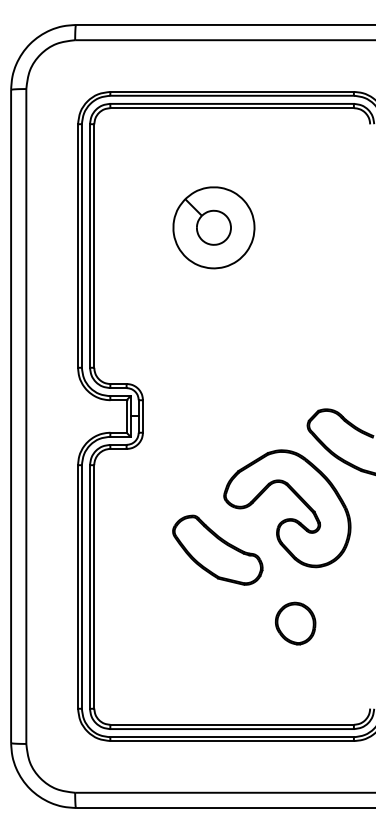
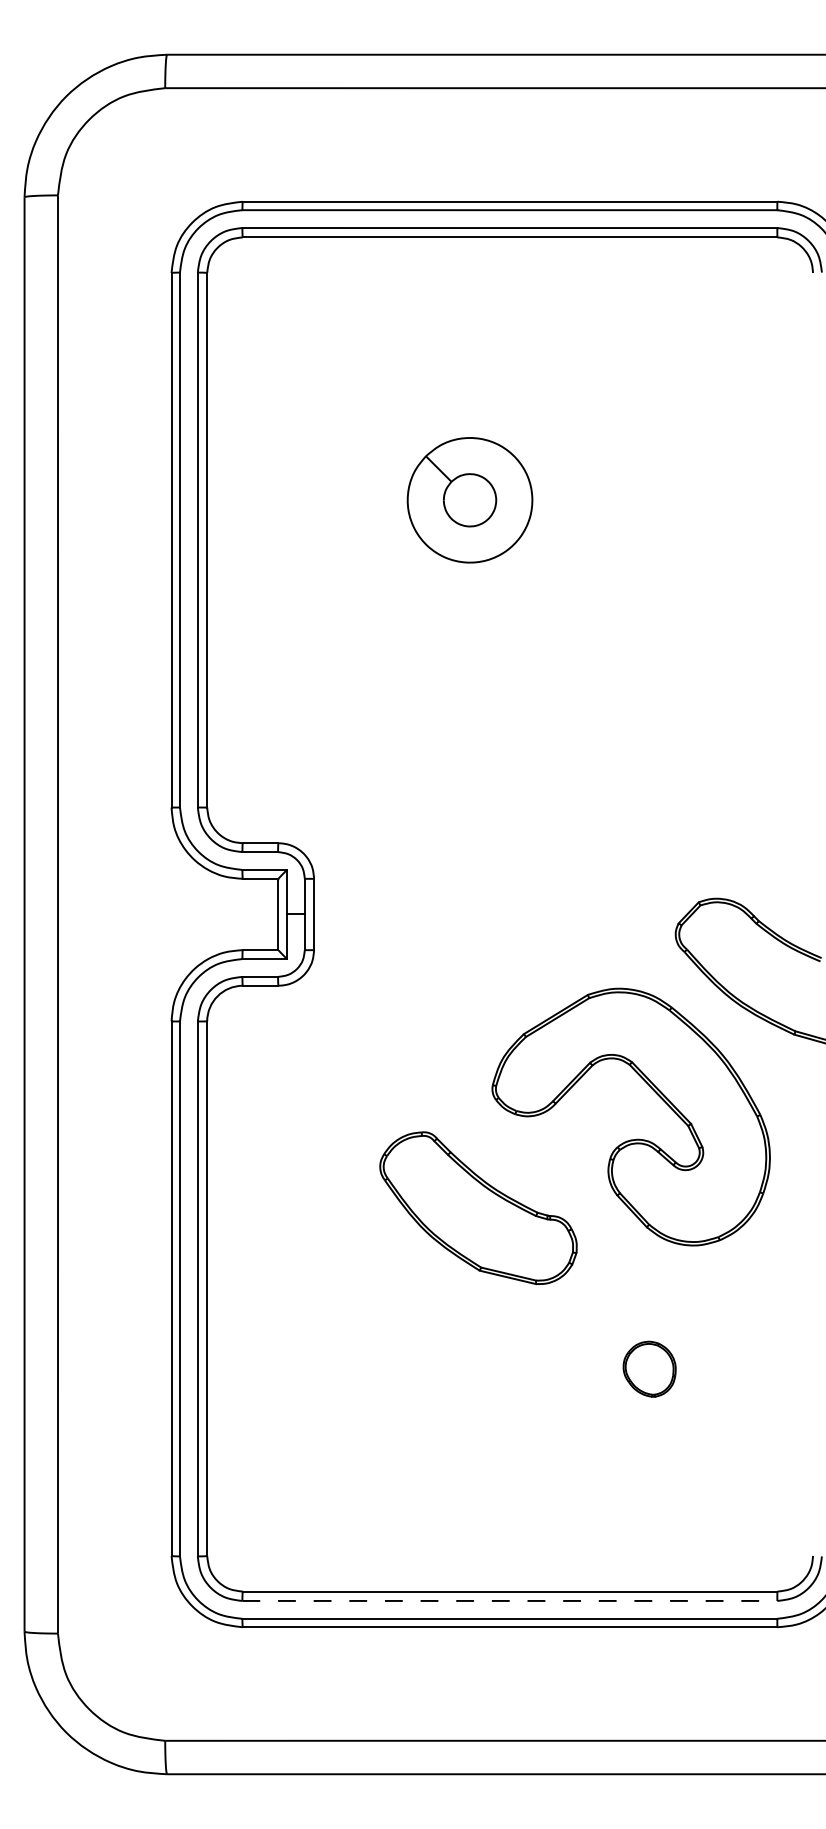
part: (213, 227) -> (468, 499), size x0.7
part: (295, 623) -> (649, 1369), size x0.6
line: (232, 729) -> (510, 1601), solid -> dashed

